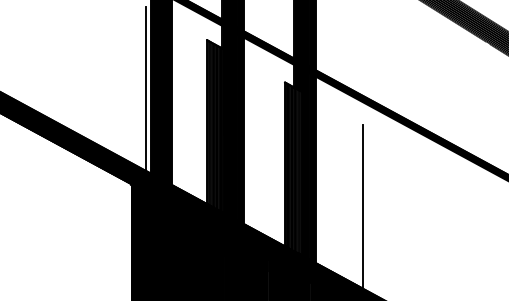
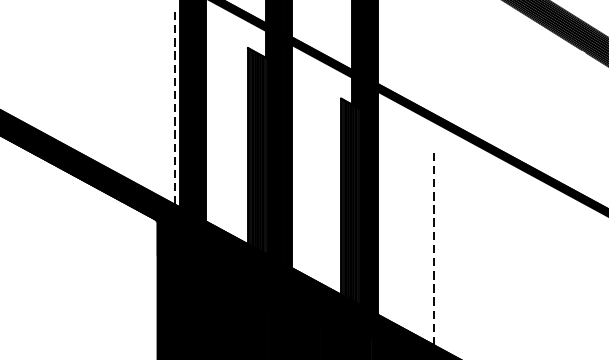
line: (146, 89) -> (175, 106), solid -> dashed
line: (362, 206) -> (433, 247), solid -> dashed

